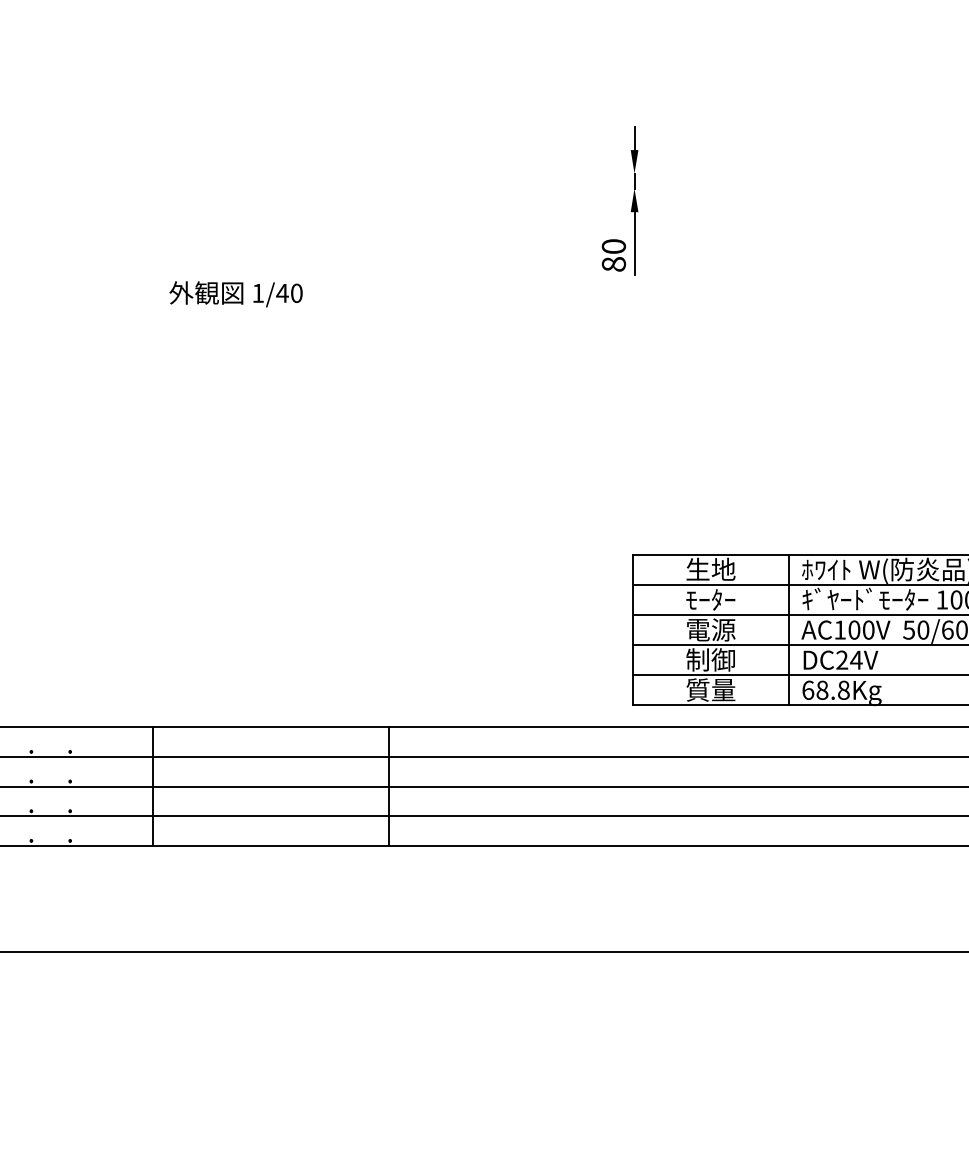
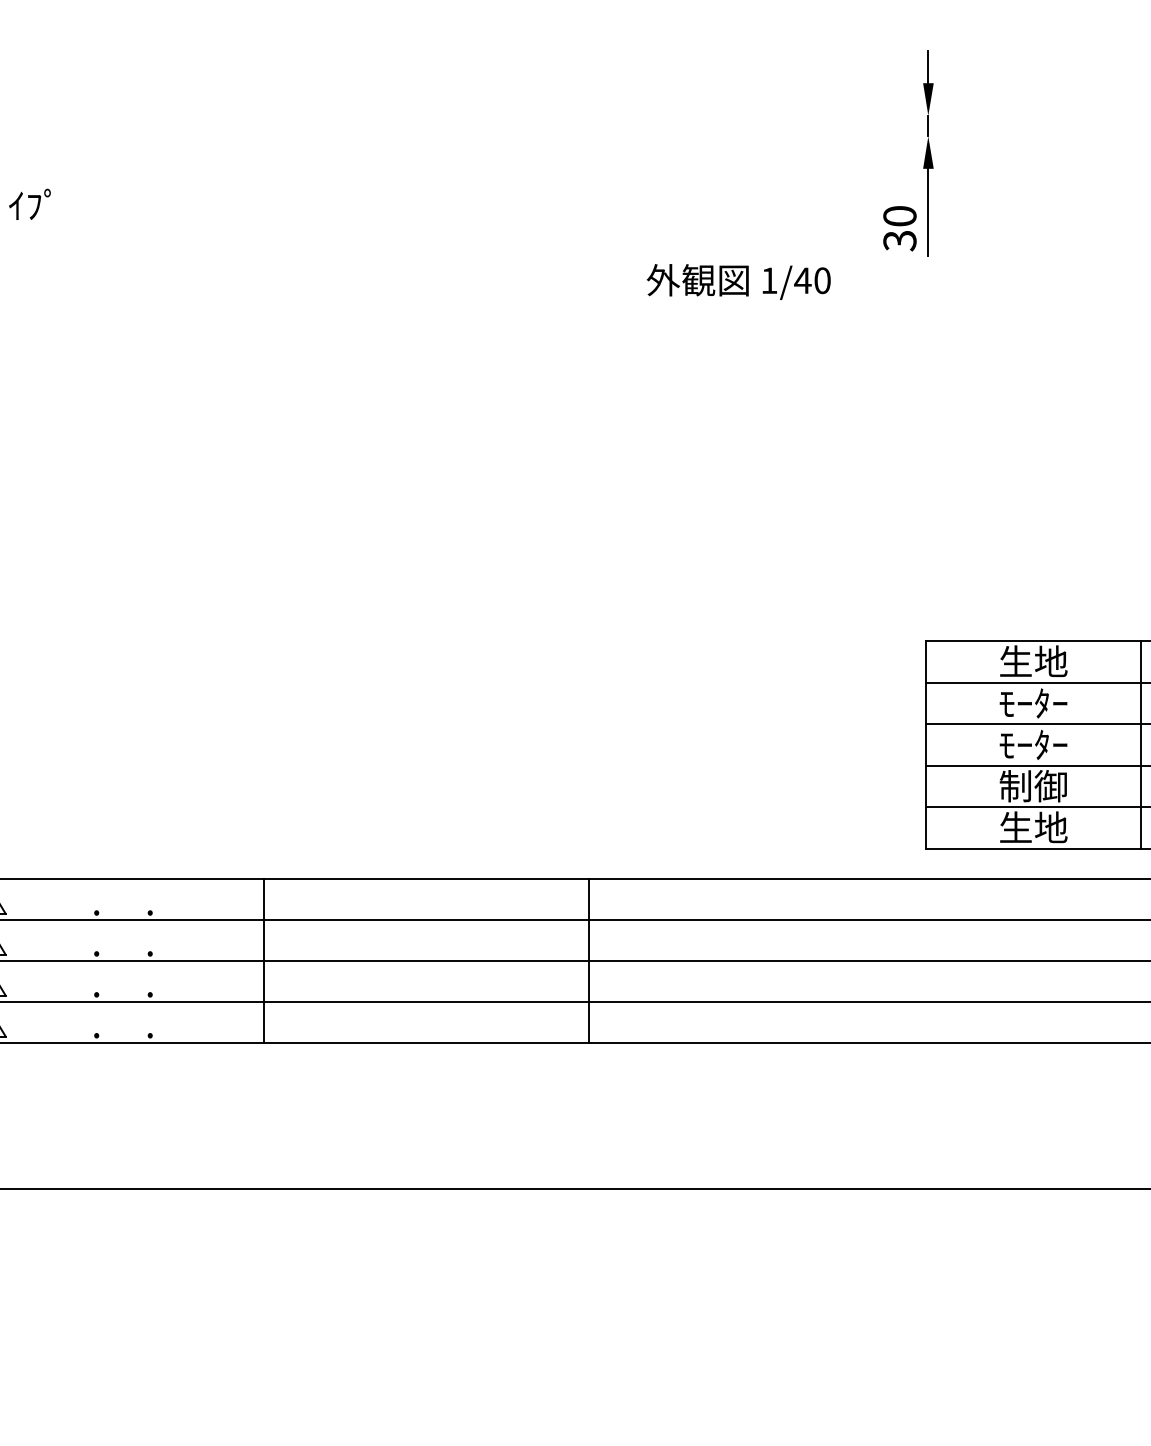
text: (613, 264) -> (899, 240), 80 -> 30
text: (235, 294) -> (738, 282), moved
text: (710, 629) -> (1033, 744), 電源 -> ﾓｰﾀｰ
text: (710, 689) -> (1033, 826), 質量 -> 生地

